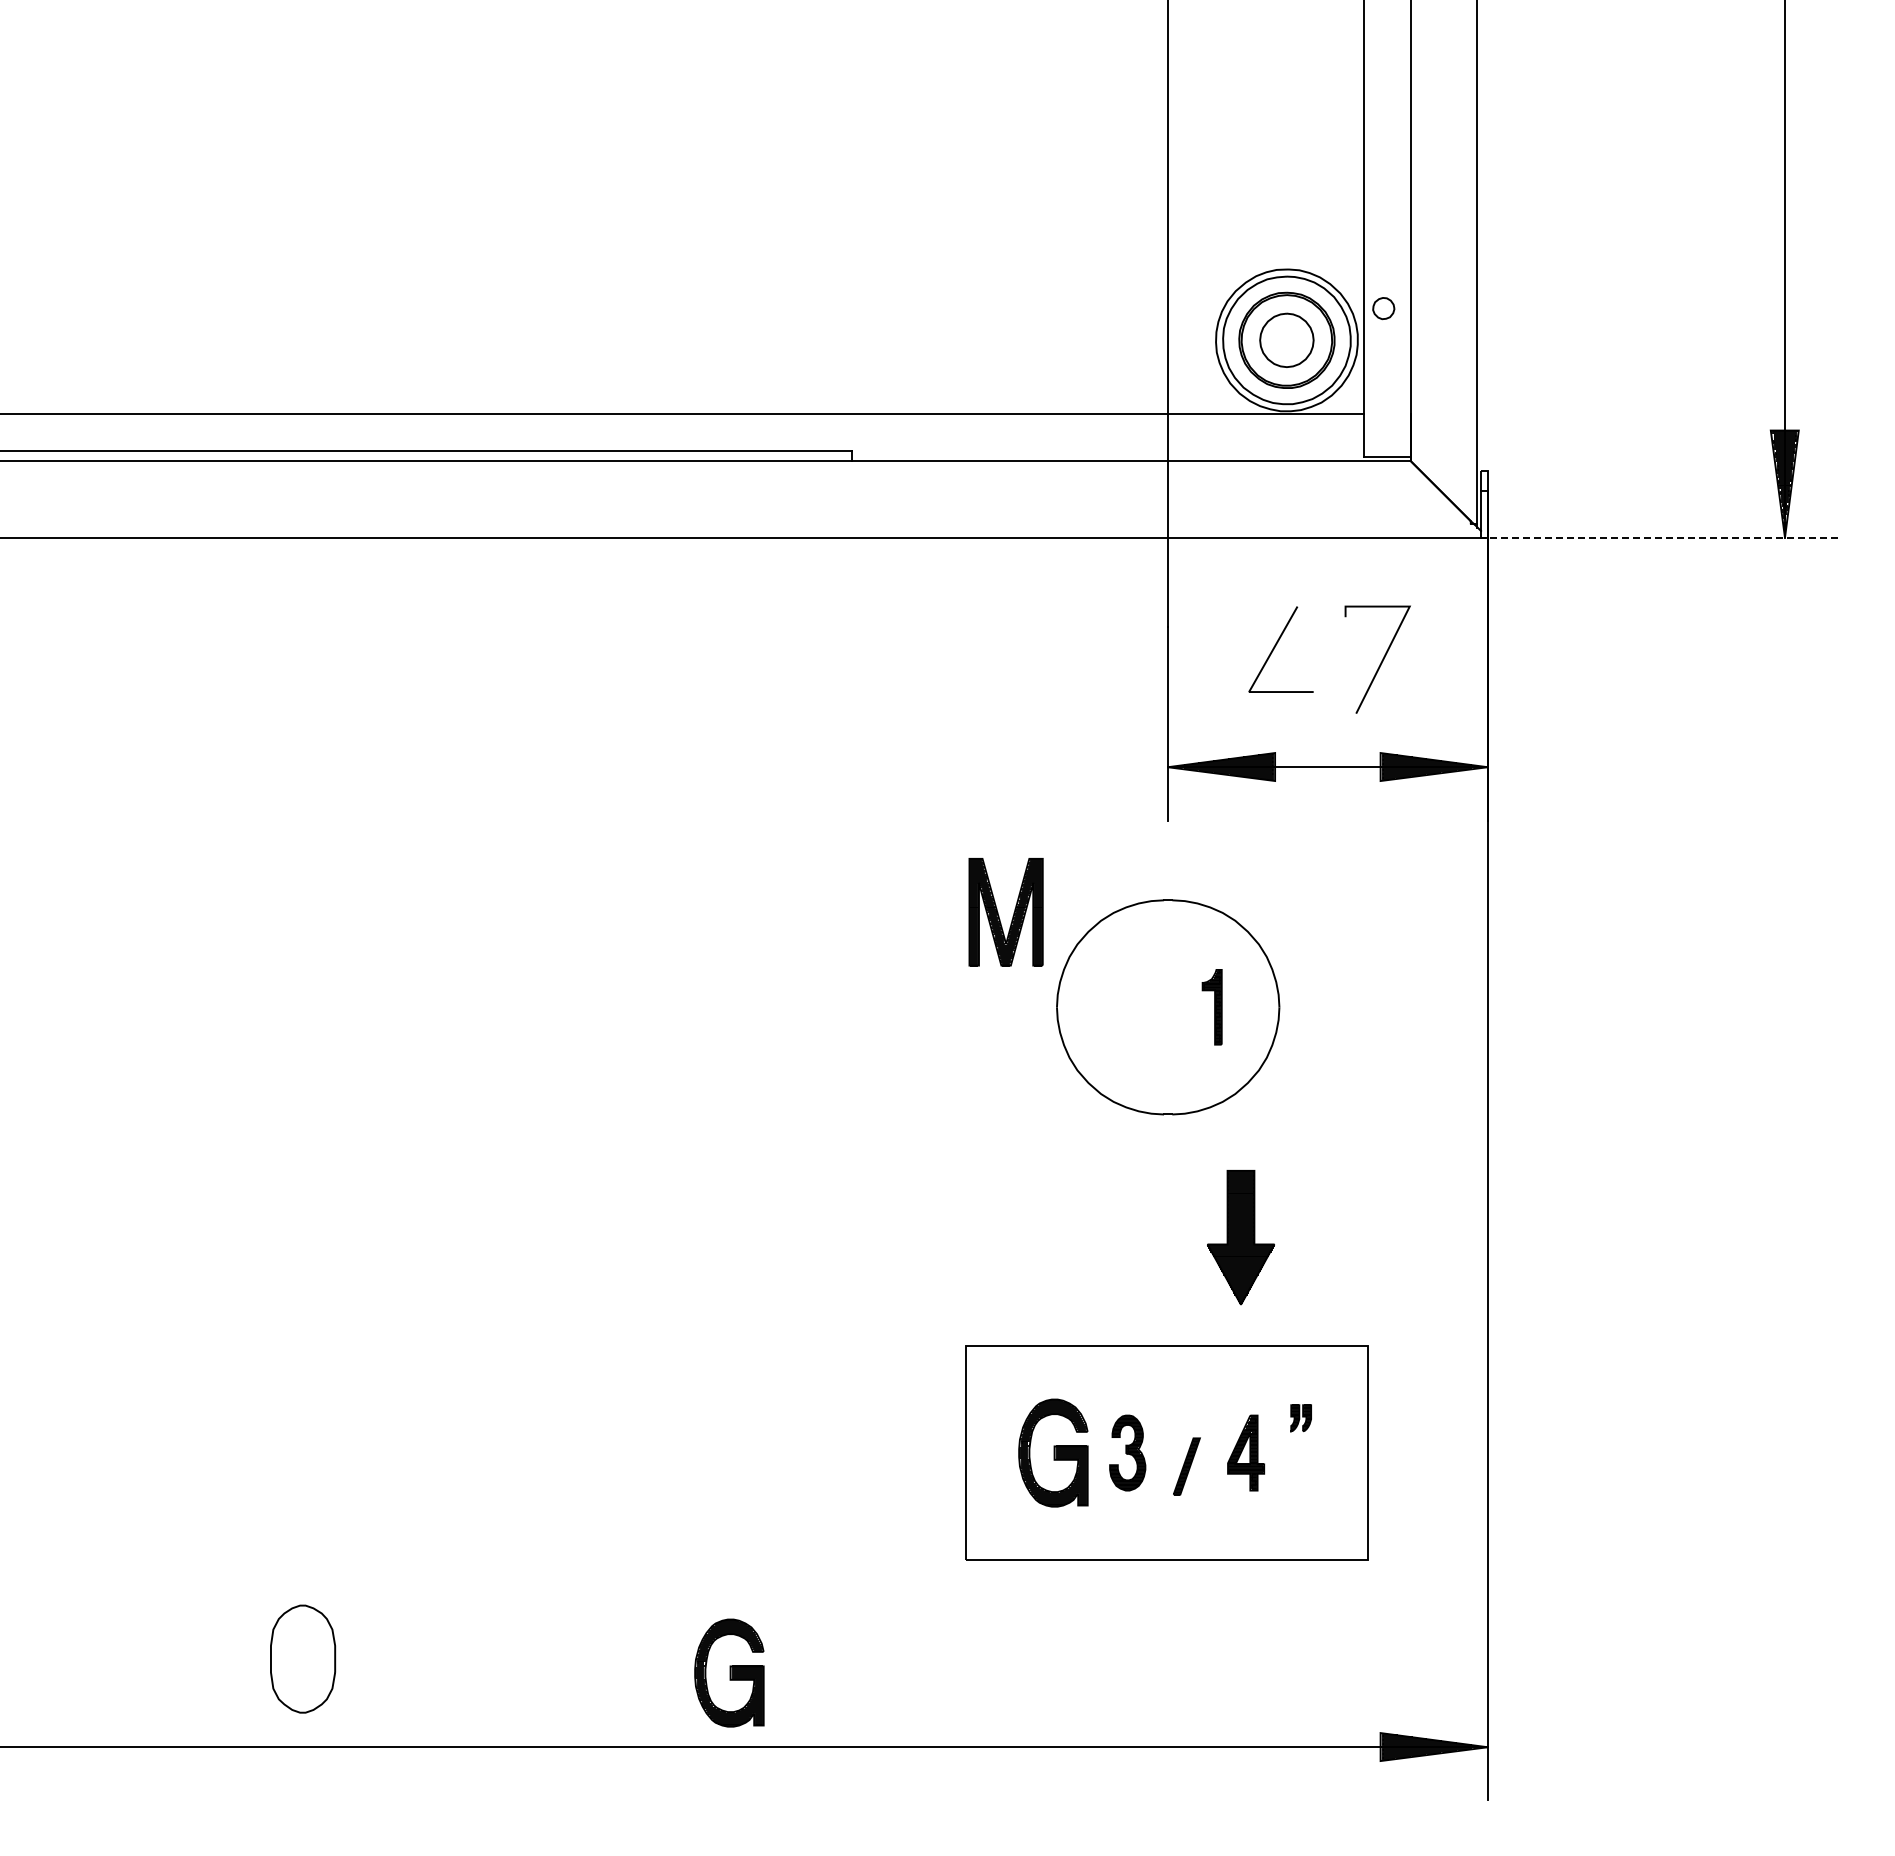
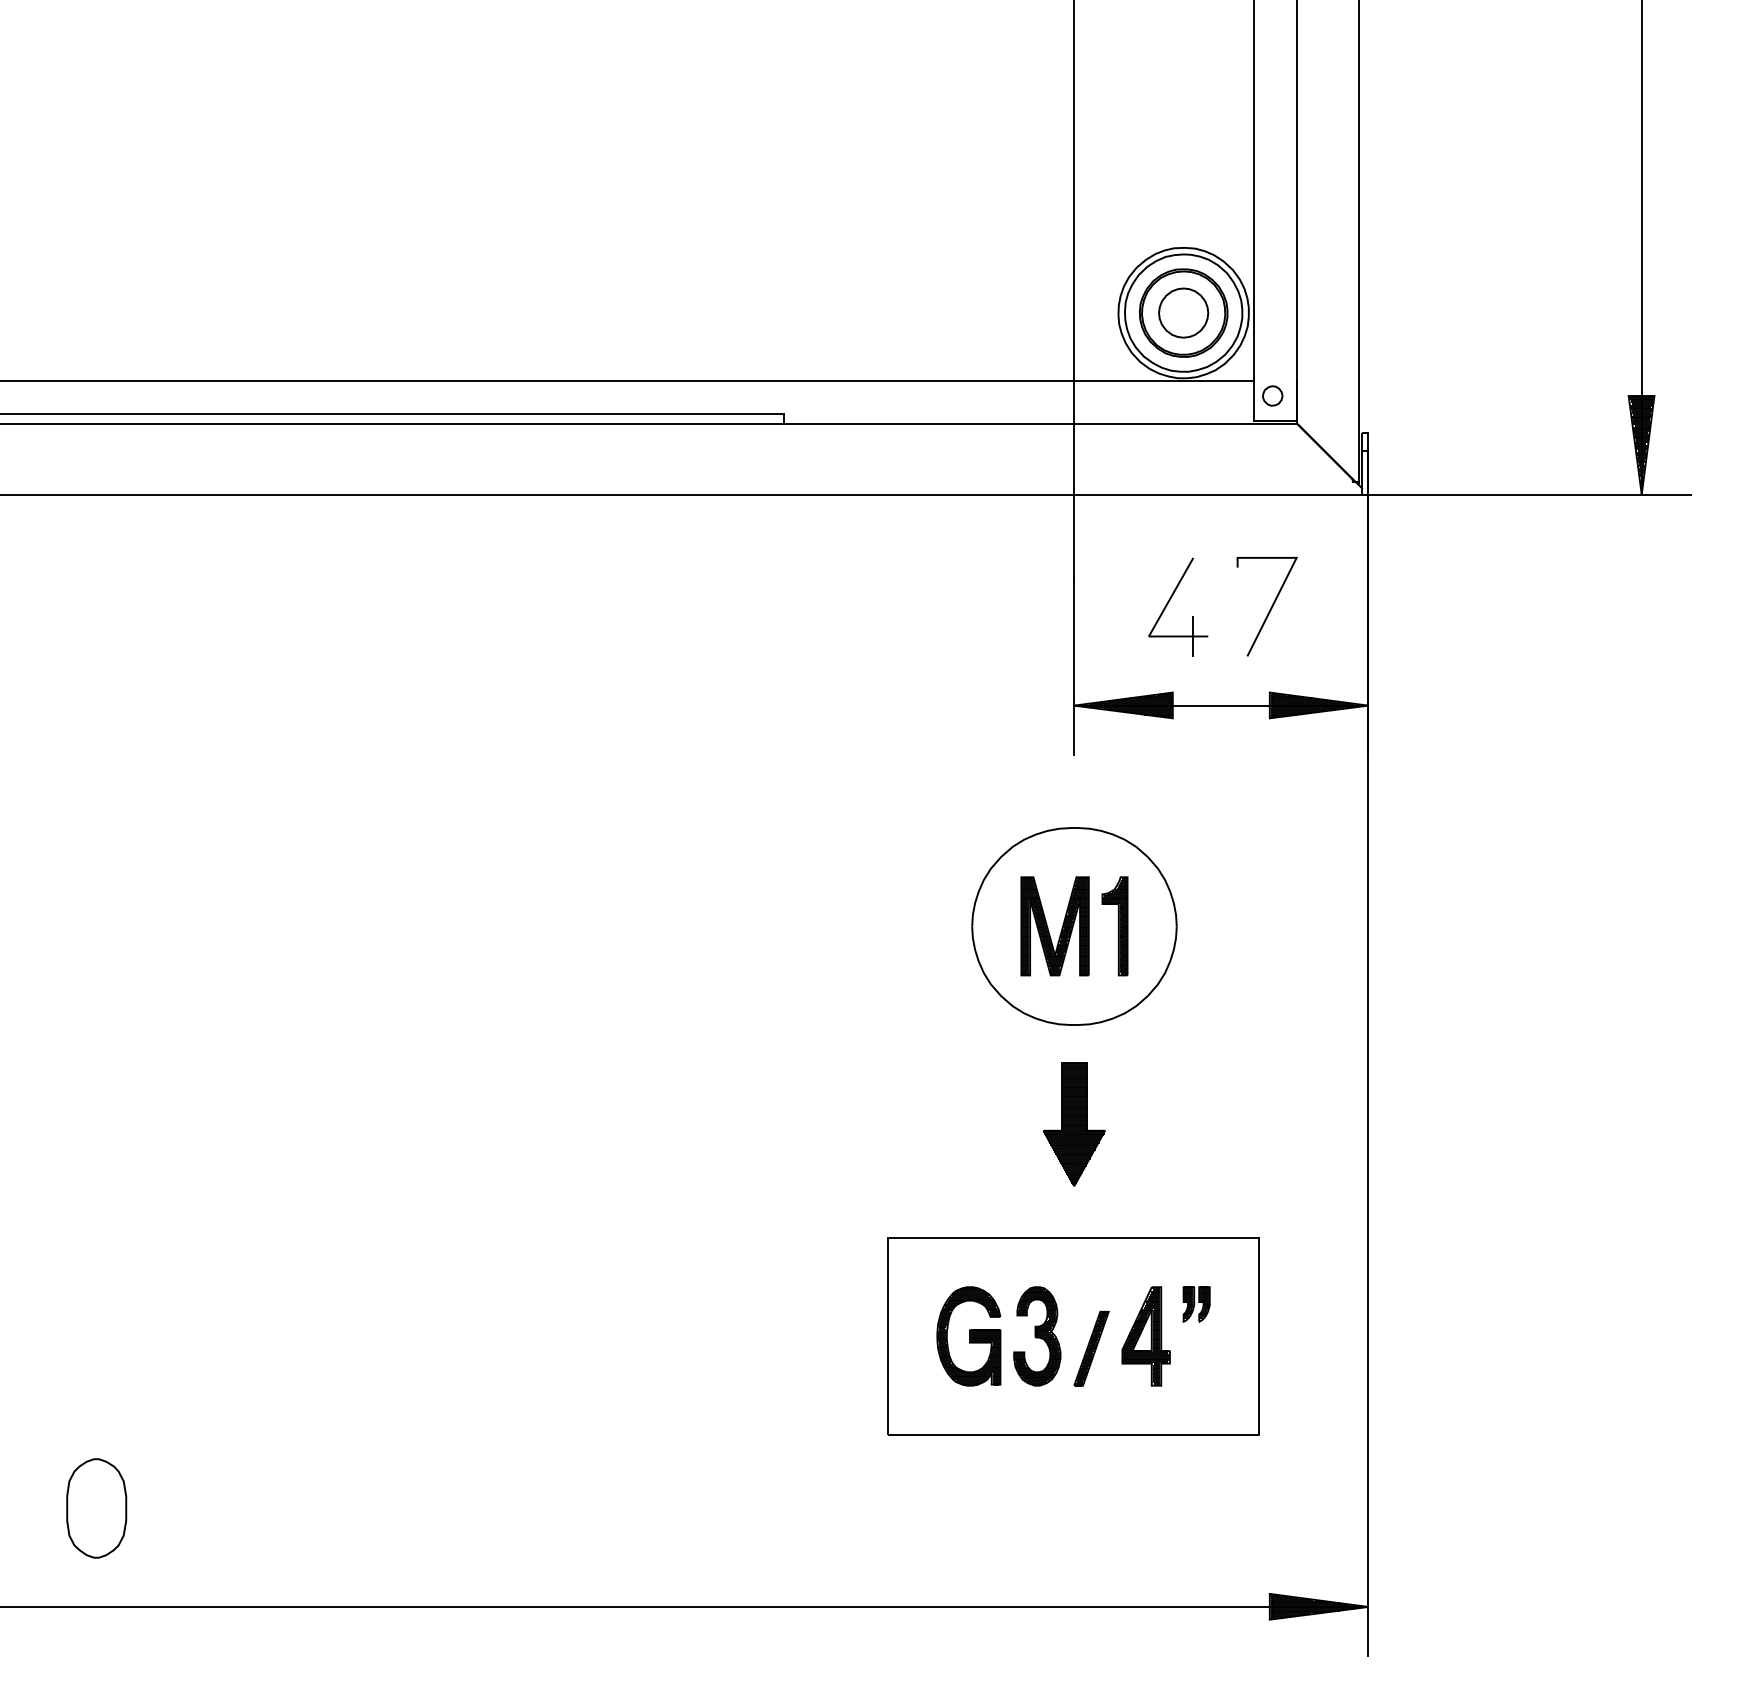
part: (1383, 308) -> (1272, 395), moved
line: (1659, 537) -> (1526, 494), dashed -> solid
line: (1297, 691) -> (1193, 635), added
part: (999, 915) -> (1049, 929), moved
part: (1211, 1007) -> (1114, 926), size x1.43
part: (1240, 1237) -> (1073, 1124), moved
part: (1301, 1418) -> (1197, 1304), size x1.43
part: (1127, 1452) -> (1037, 1335), size x1.43
part: (1245, 1452) -> (1145, 1335), size x1.43
part: (1186, 1466) -> (1091, 1348), size x1.43
part: (303, 1658) -> (97, 1507), moved
part: (729, 1672) -> (671, 1538), removed

